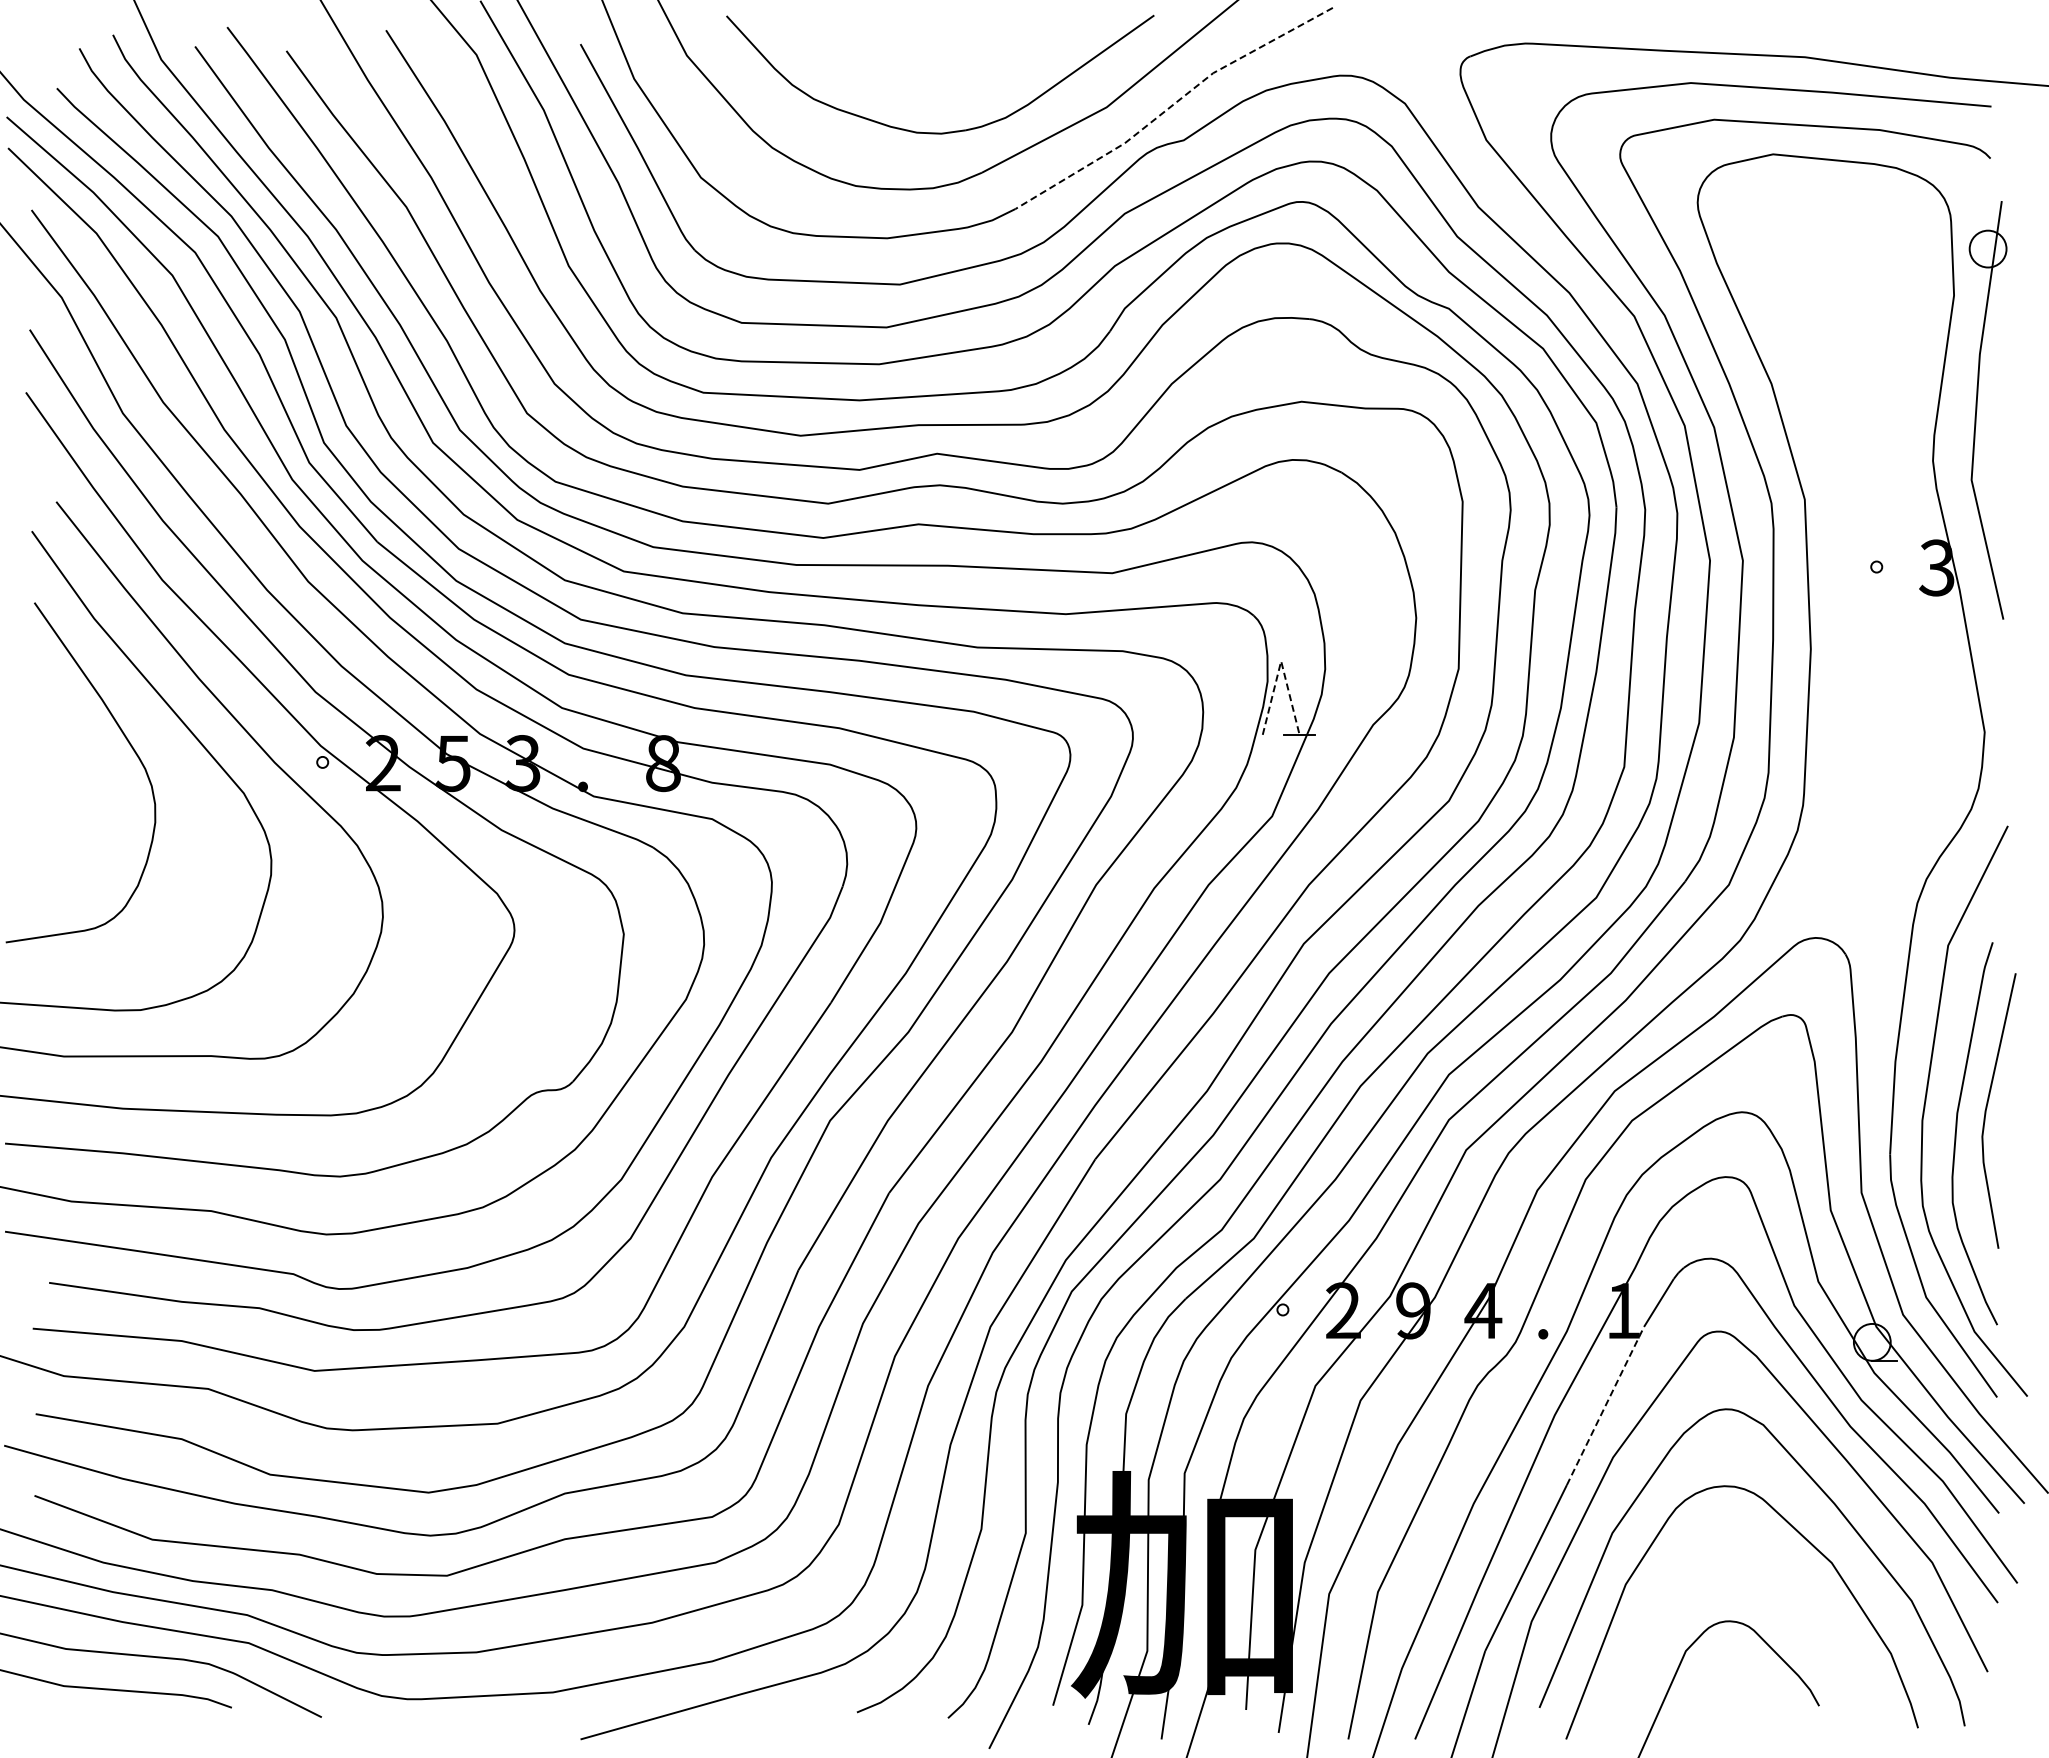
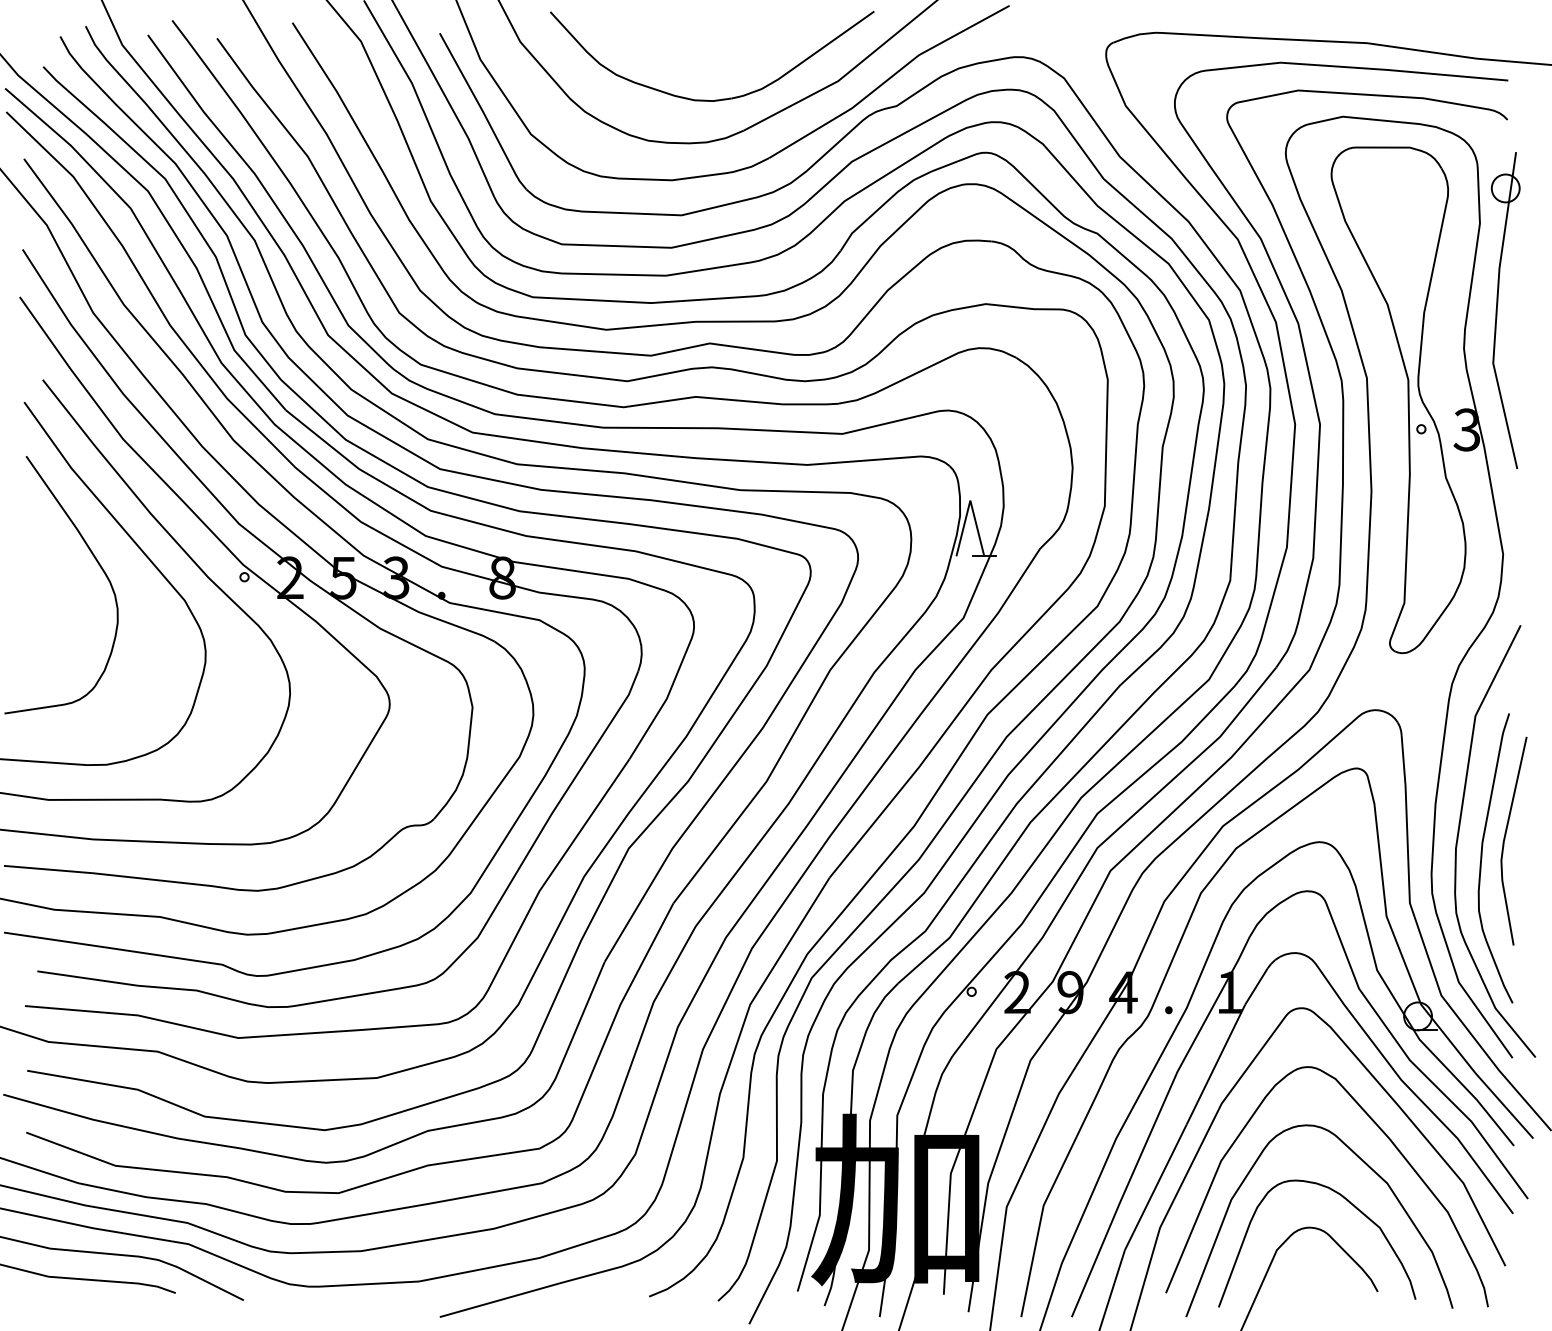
line: (1172, 105) -> (888, 79), dashed -> solid
part: (1859, 528) -> (1408, 400), added
line: (1281, 661) -> (970, 500), dashed -> solid
line: (1605, 1405) -> (1215, 1064), dashed -> solid
curve: (1783, 1590) -> (1350, 1204), added

